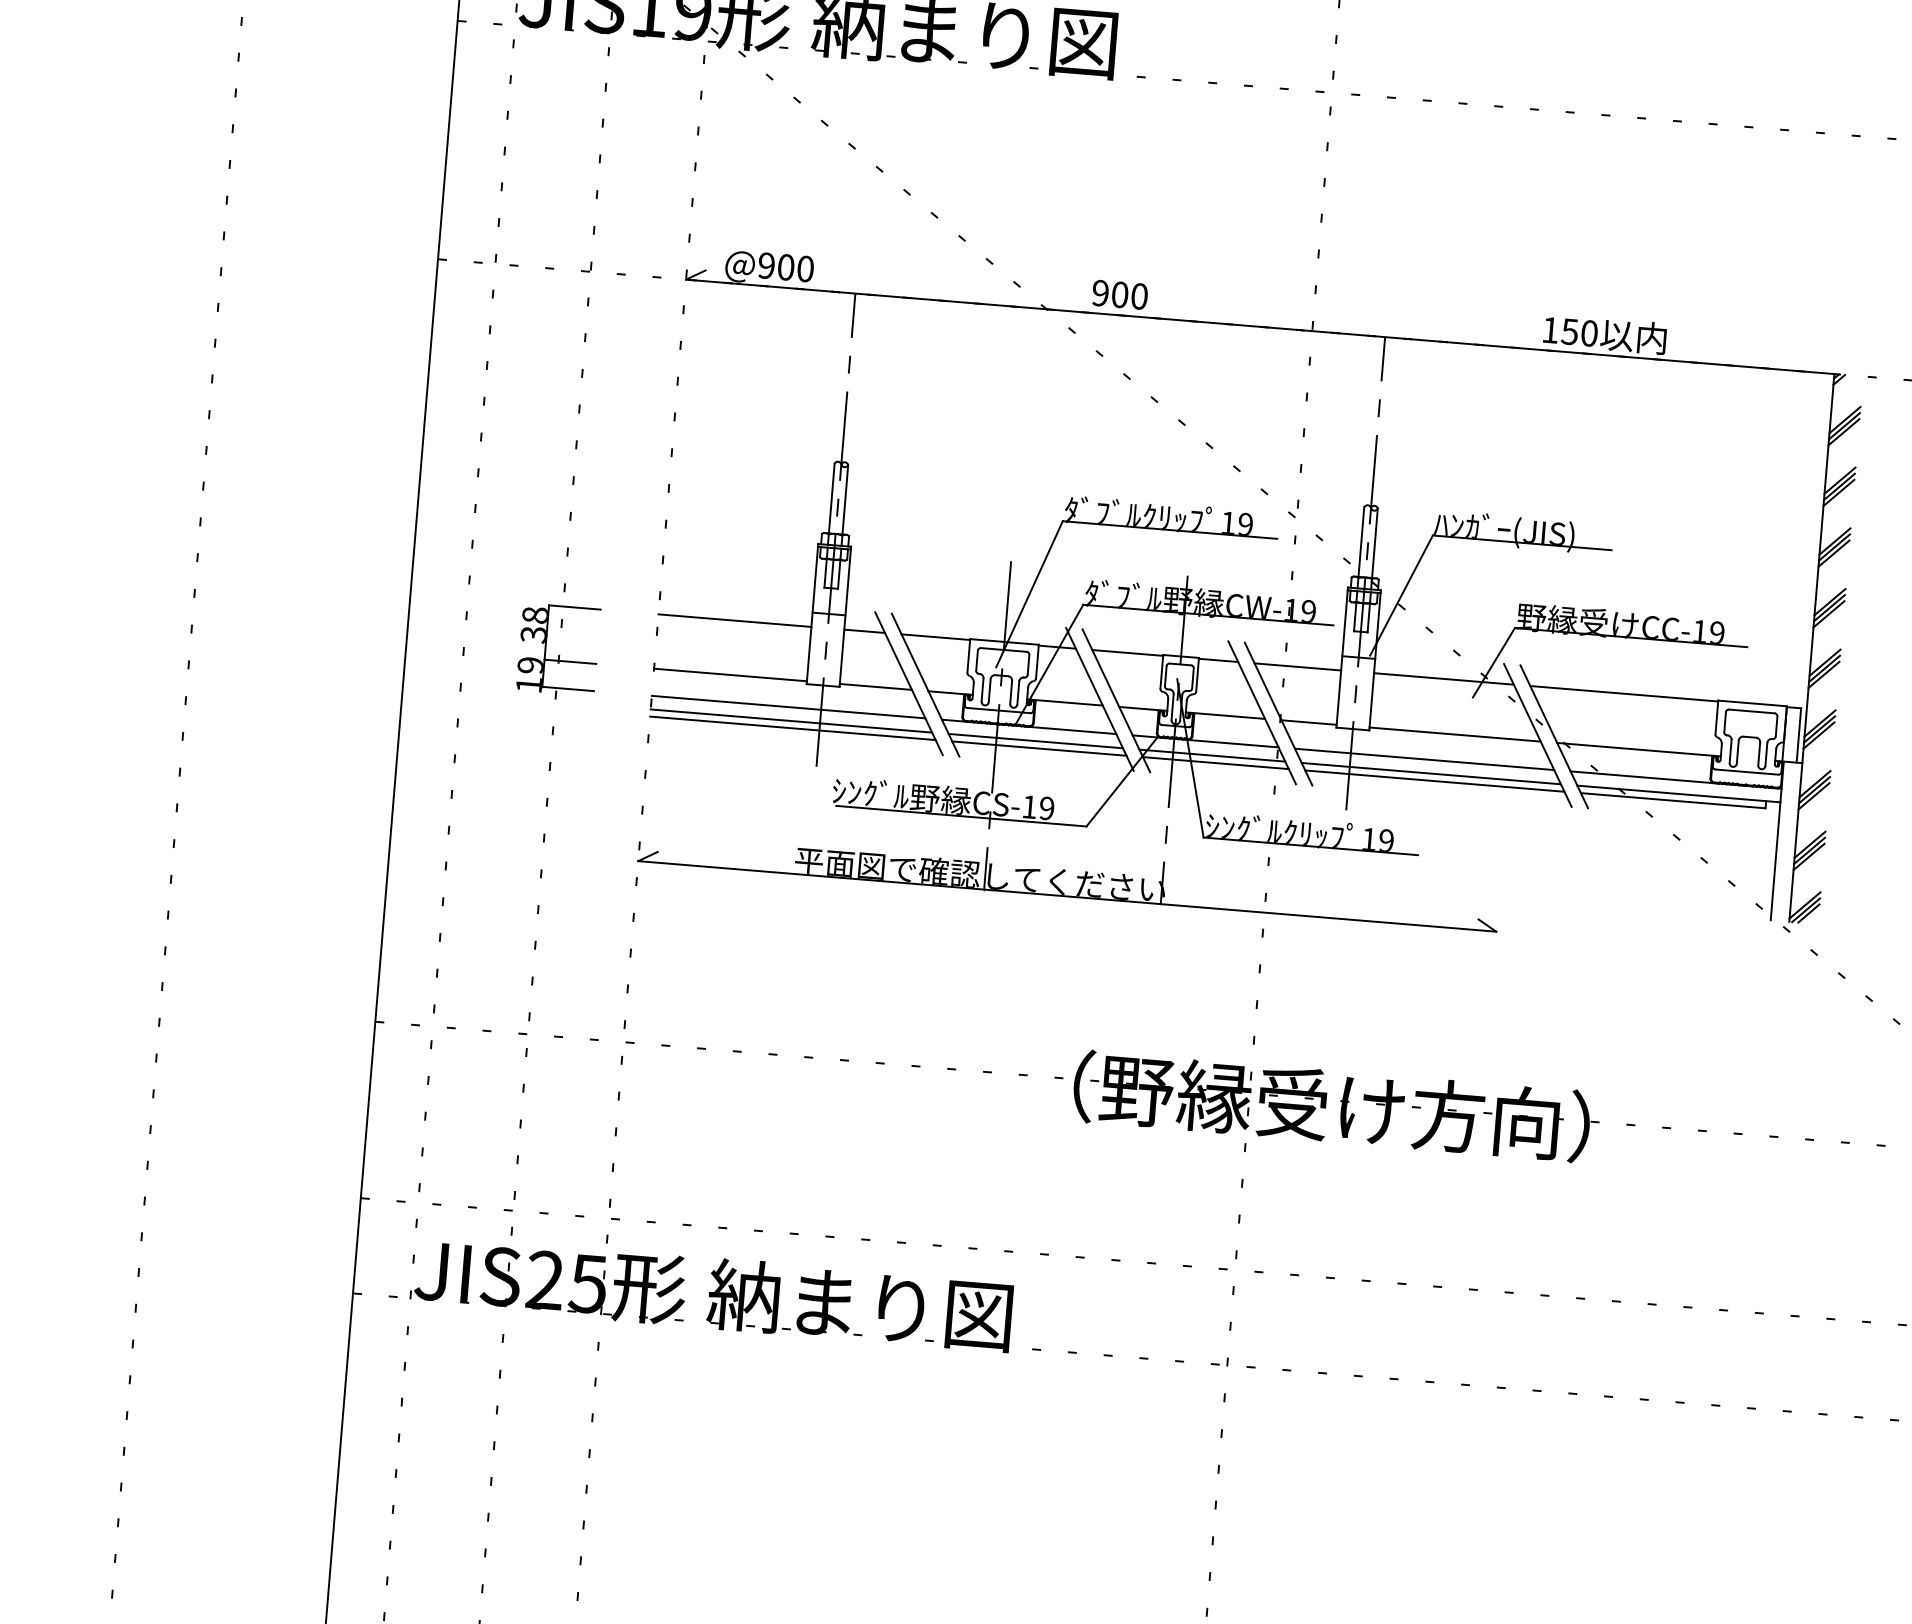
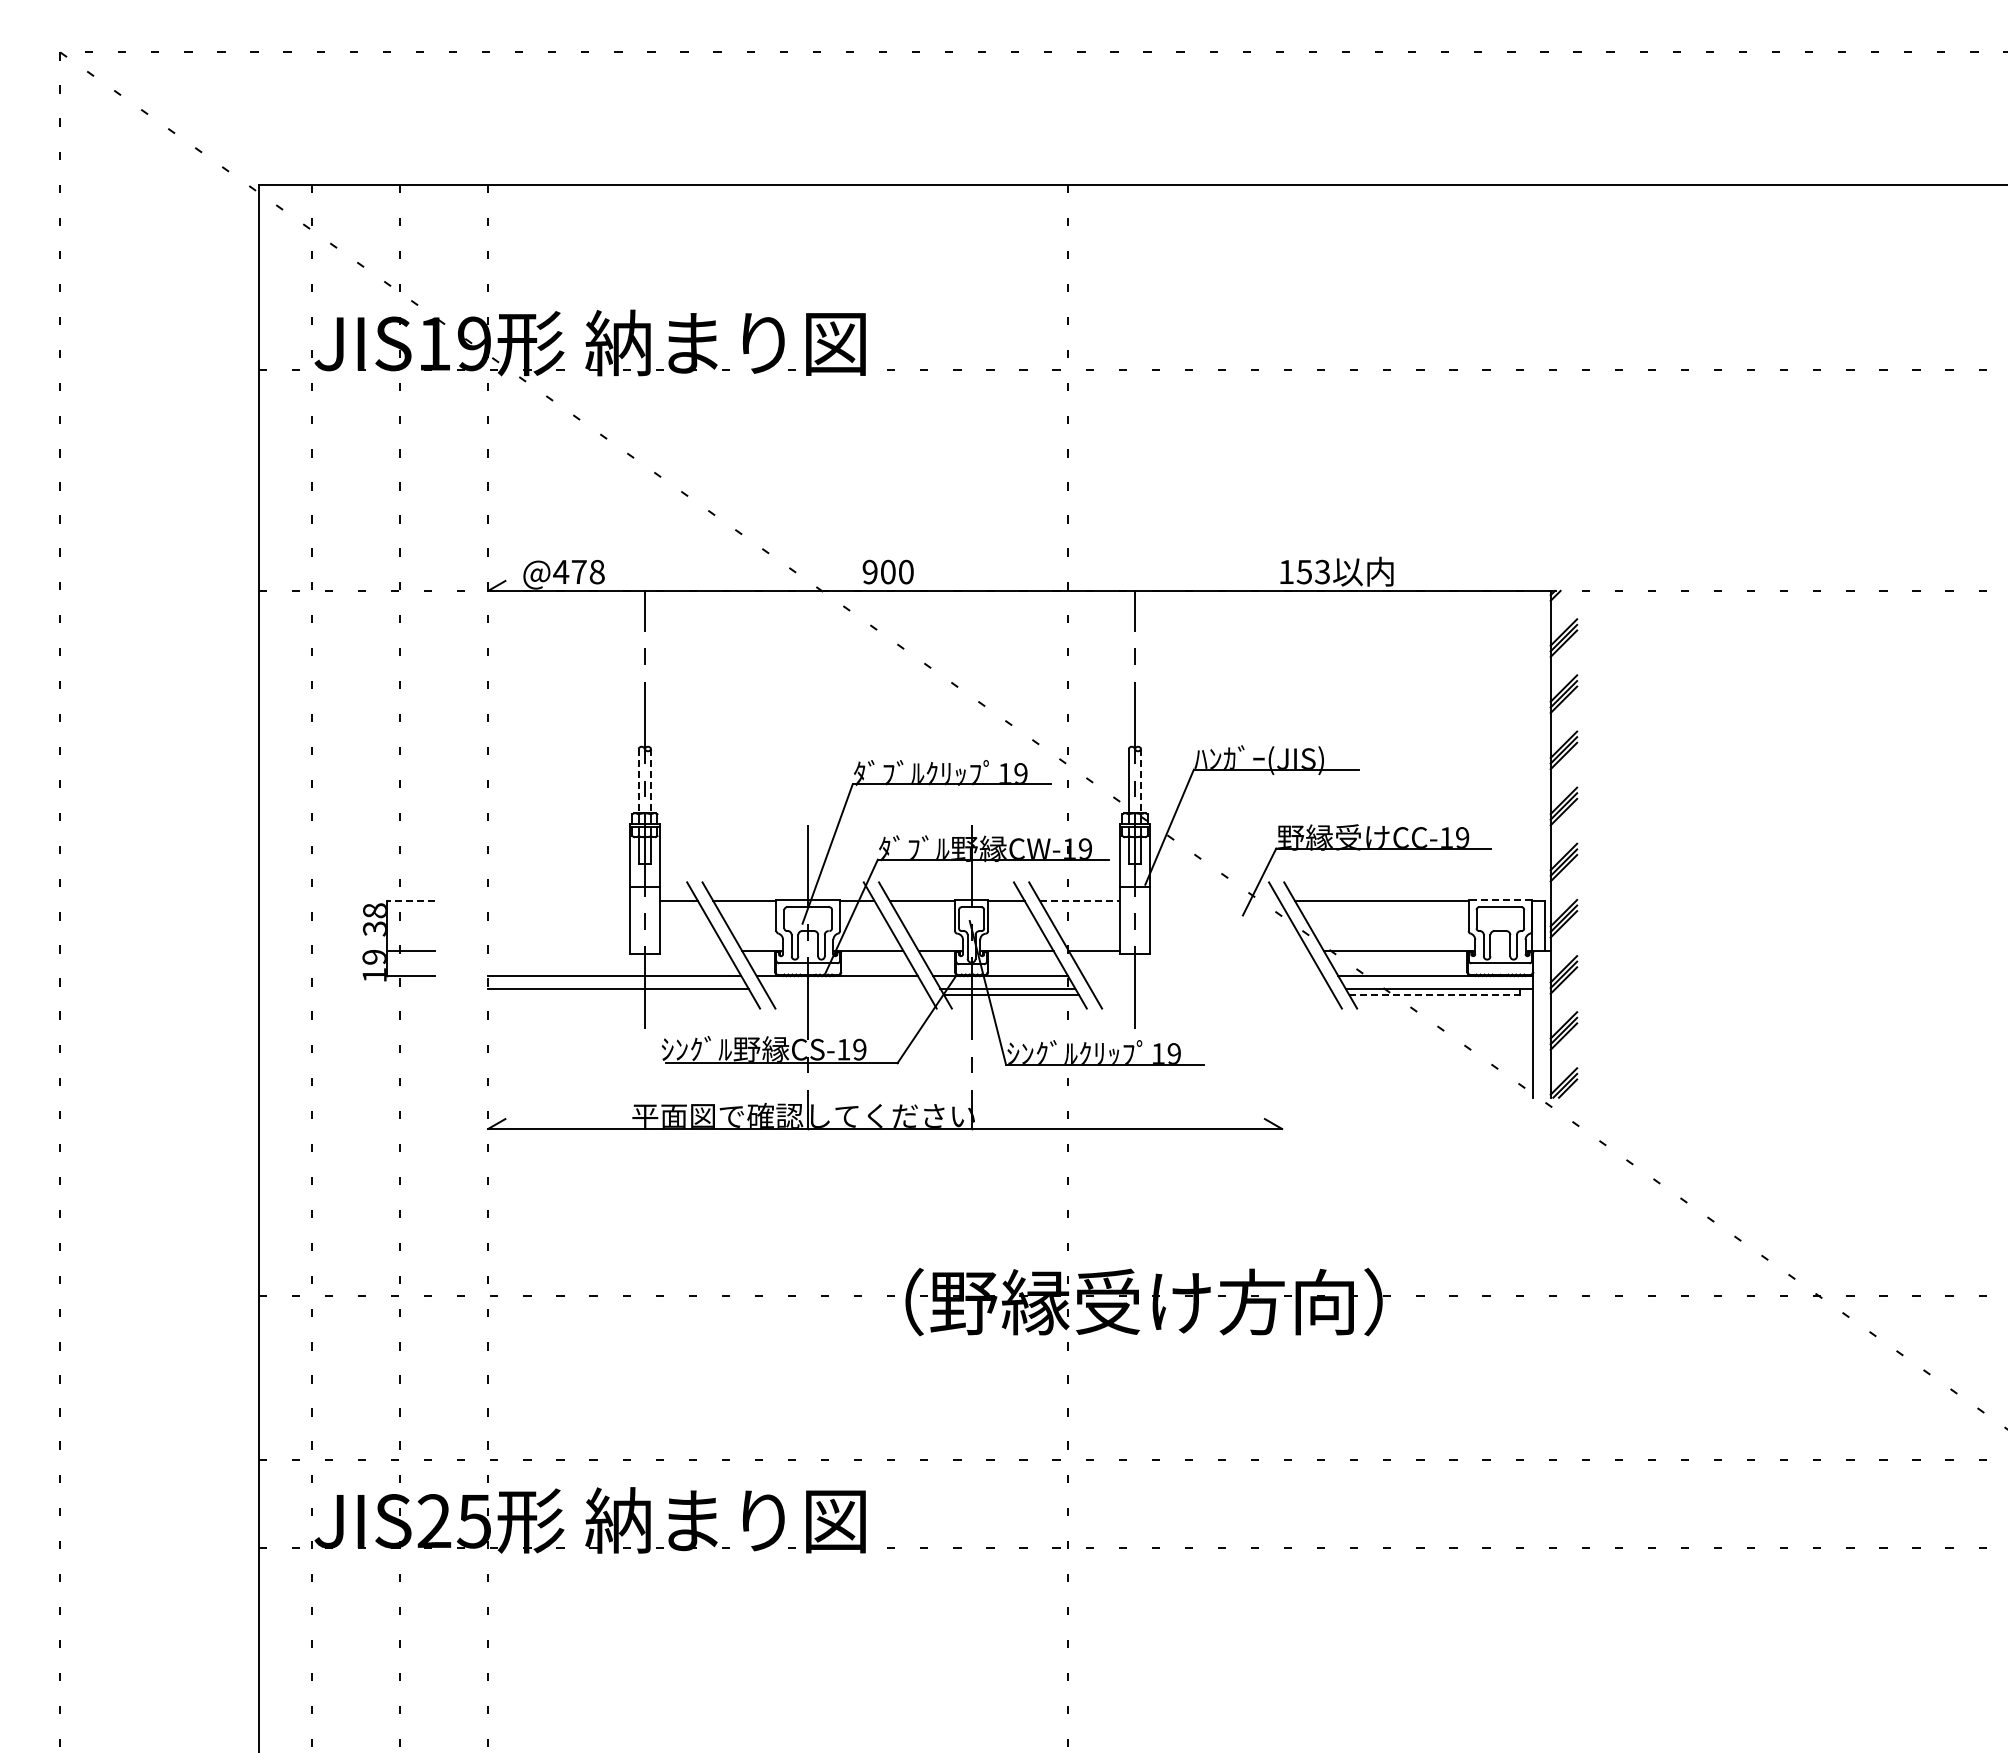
text: (785, 266) -> (578, 571), @900 -> @478
text: (1589, 333) -> (1322, 572), 150 -> 153
line: (831, 498) -> (638, 781), solid -> dashed
line: (845, 500) -> (651, 781), solid -> dashed
line: (1375, 543) -> (1141, 781), solid -> dashed
line: (574, 607) -> (410, 900), solid -> dashed
line: (734, 620) -> (558, 900), removed
line: (1298, 666) -> (1080, 900), solid -> dashed
line: (730, 674) -> (558, 950), removed
line: (1443, 678) -> (1214, 900), removed
line: (876, 686) -> (693, 950), removed
line: (1752, 703) -> (1500, 899), solid -> dashed
line: (793, 728) -> (620, 995), removed
line: (1455, 734) -> (1229, 950), removed
line: (1035, 740) -> (844, 988), removed
line: (1039, 748) -> (848, 995), removed
line: (1424, 759) -> (1203, 976), removed
line: (1431, 773) -> (1210, 988), removed
line: (1435, 781) -> (1214, 995), removed
line: (1673, 801) -> (1435, 995), solid -> dashed

